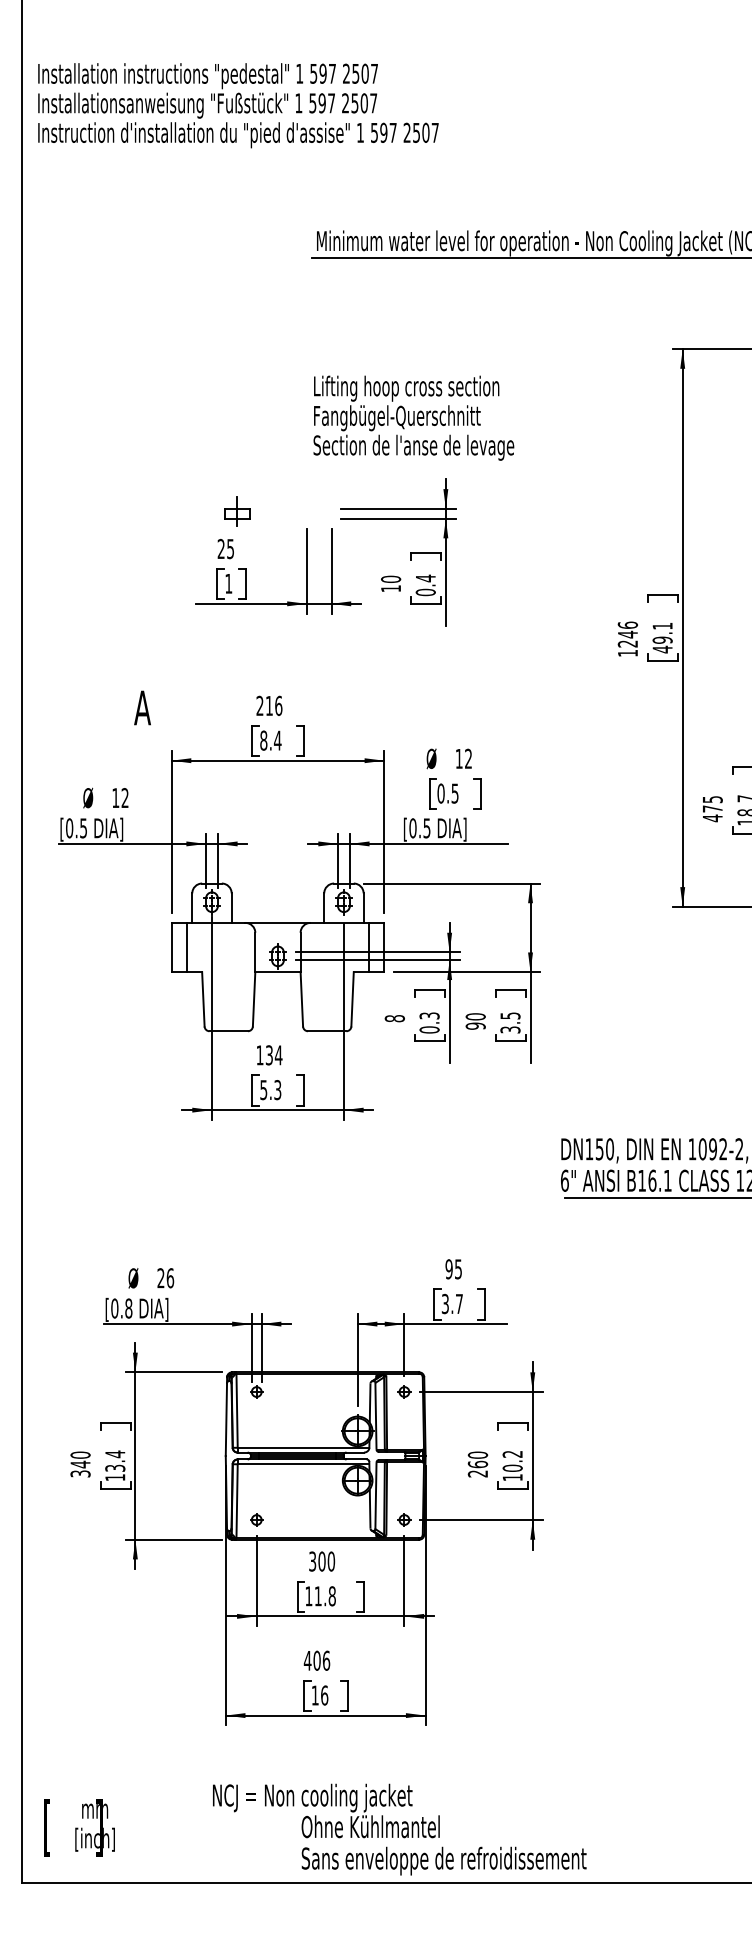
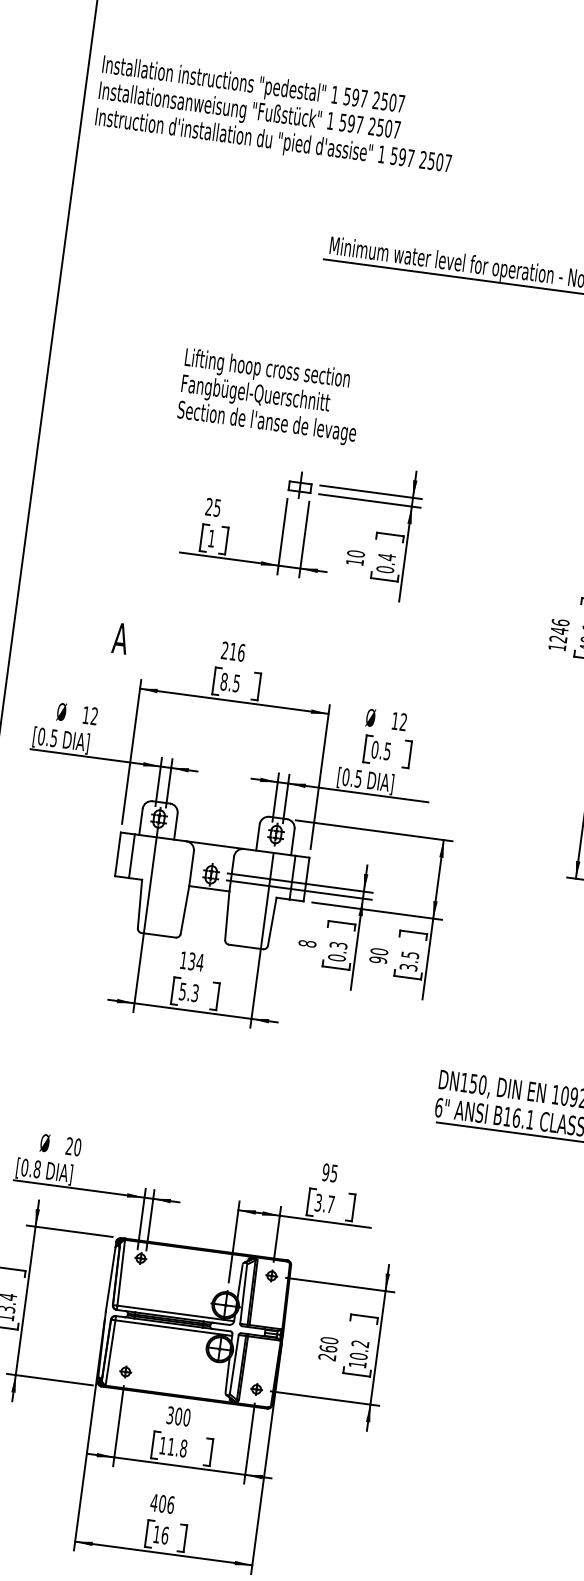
text: (413, 417) -> (270, 396), moved
part: (237, 511) -> (300, 485), moved
text: (277, 740) -> (236, 683), 8.4 -> 8.5
text: (170, 1278) -> (77, 1147), 26 -> 20

